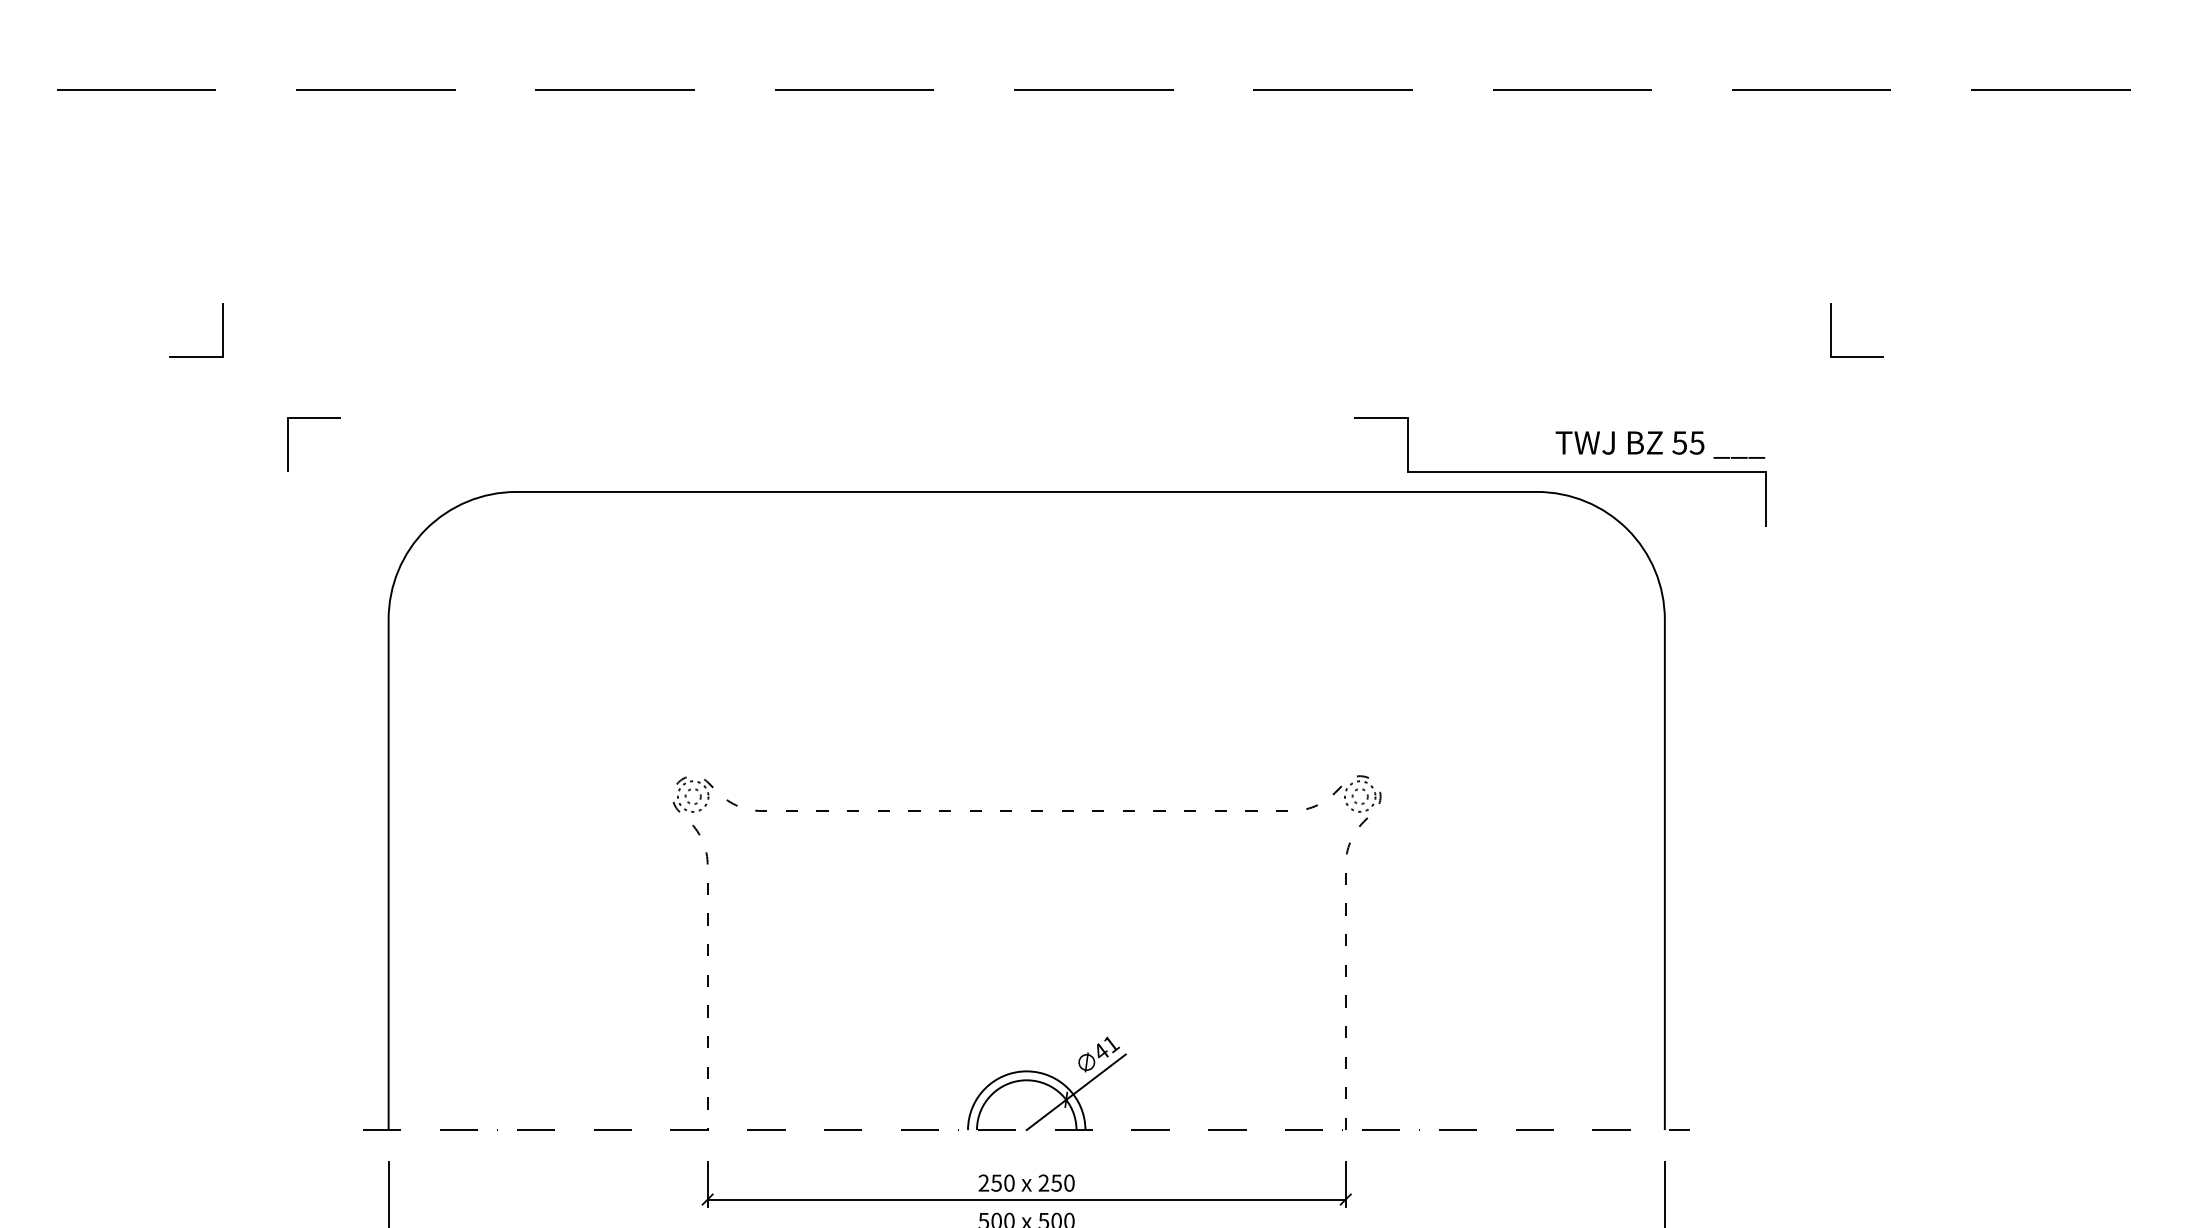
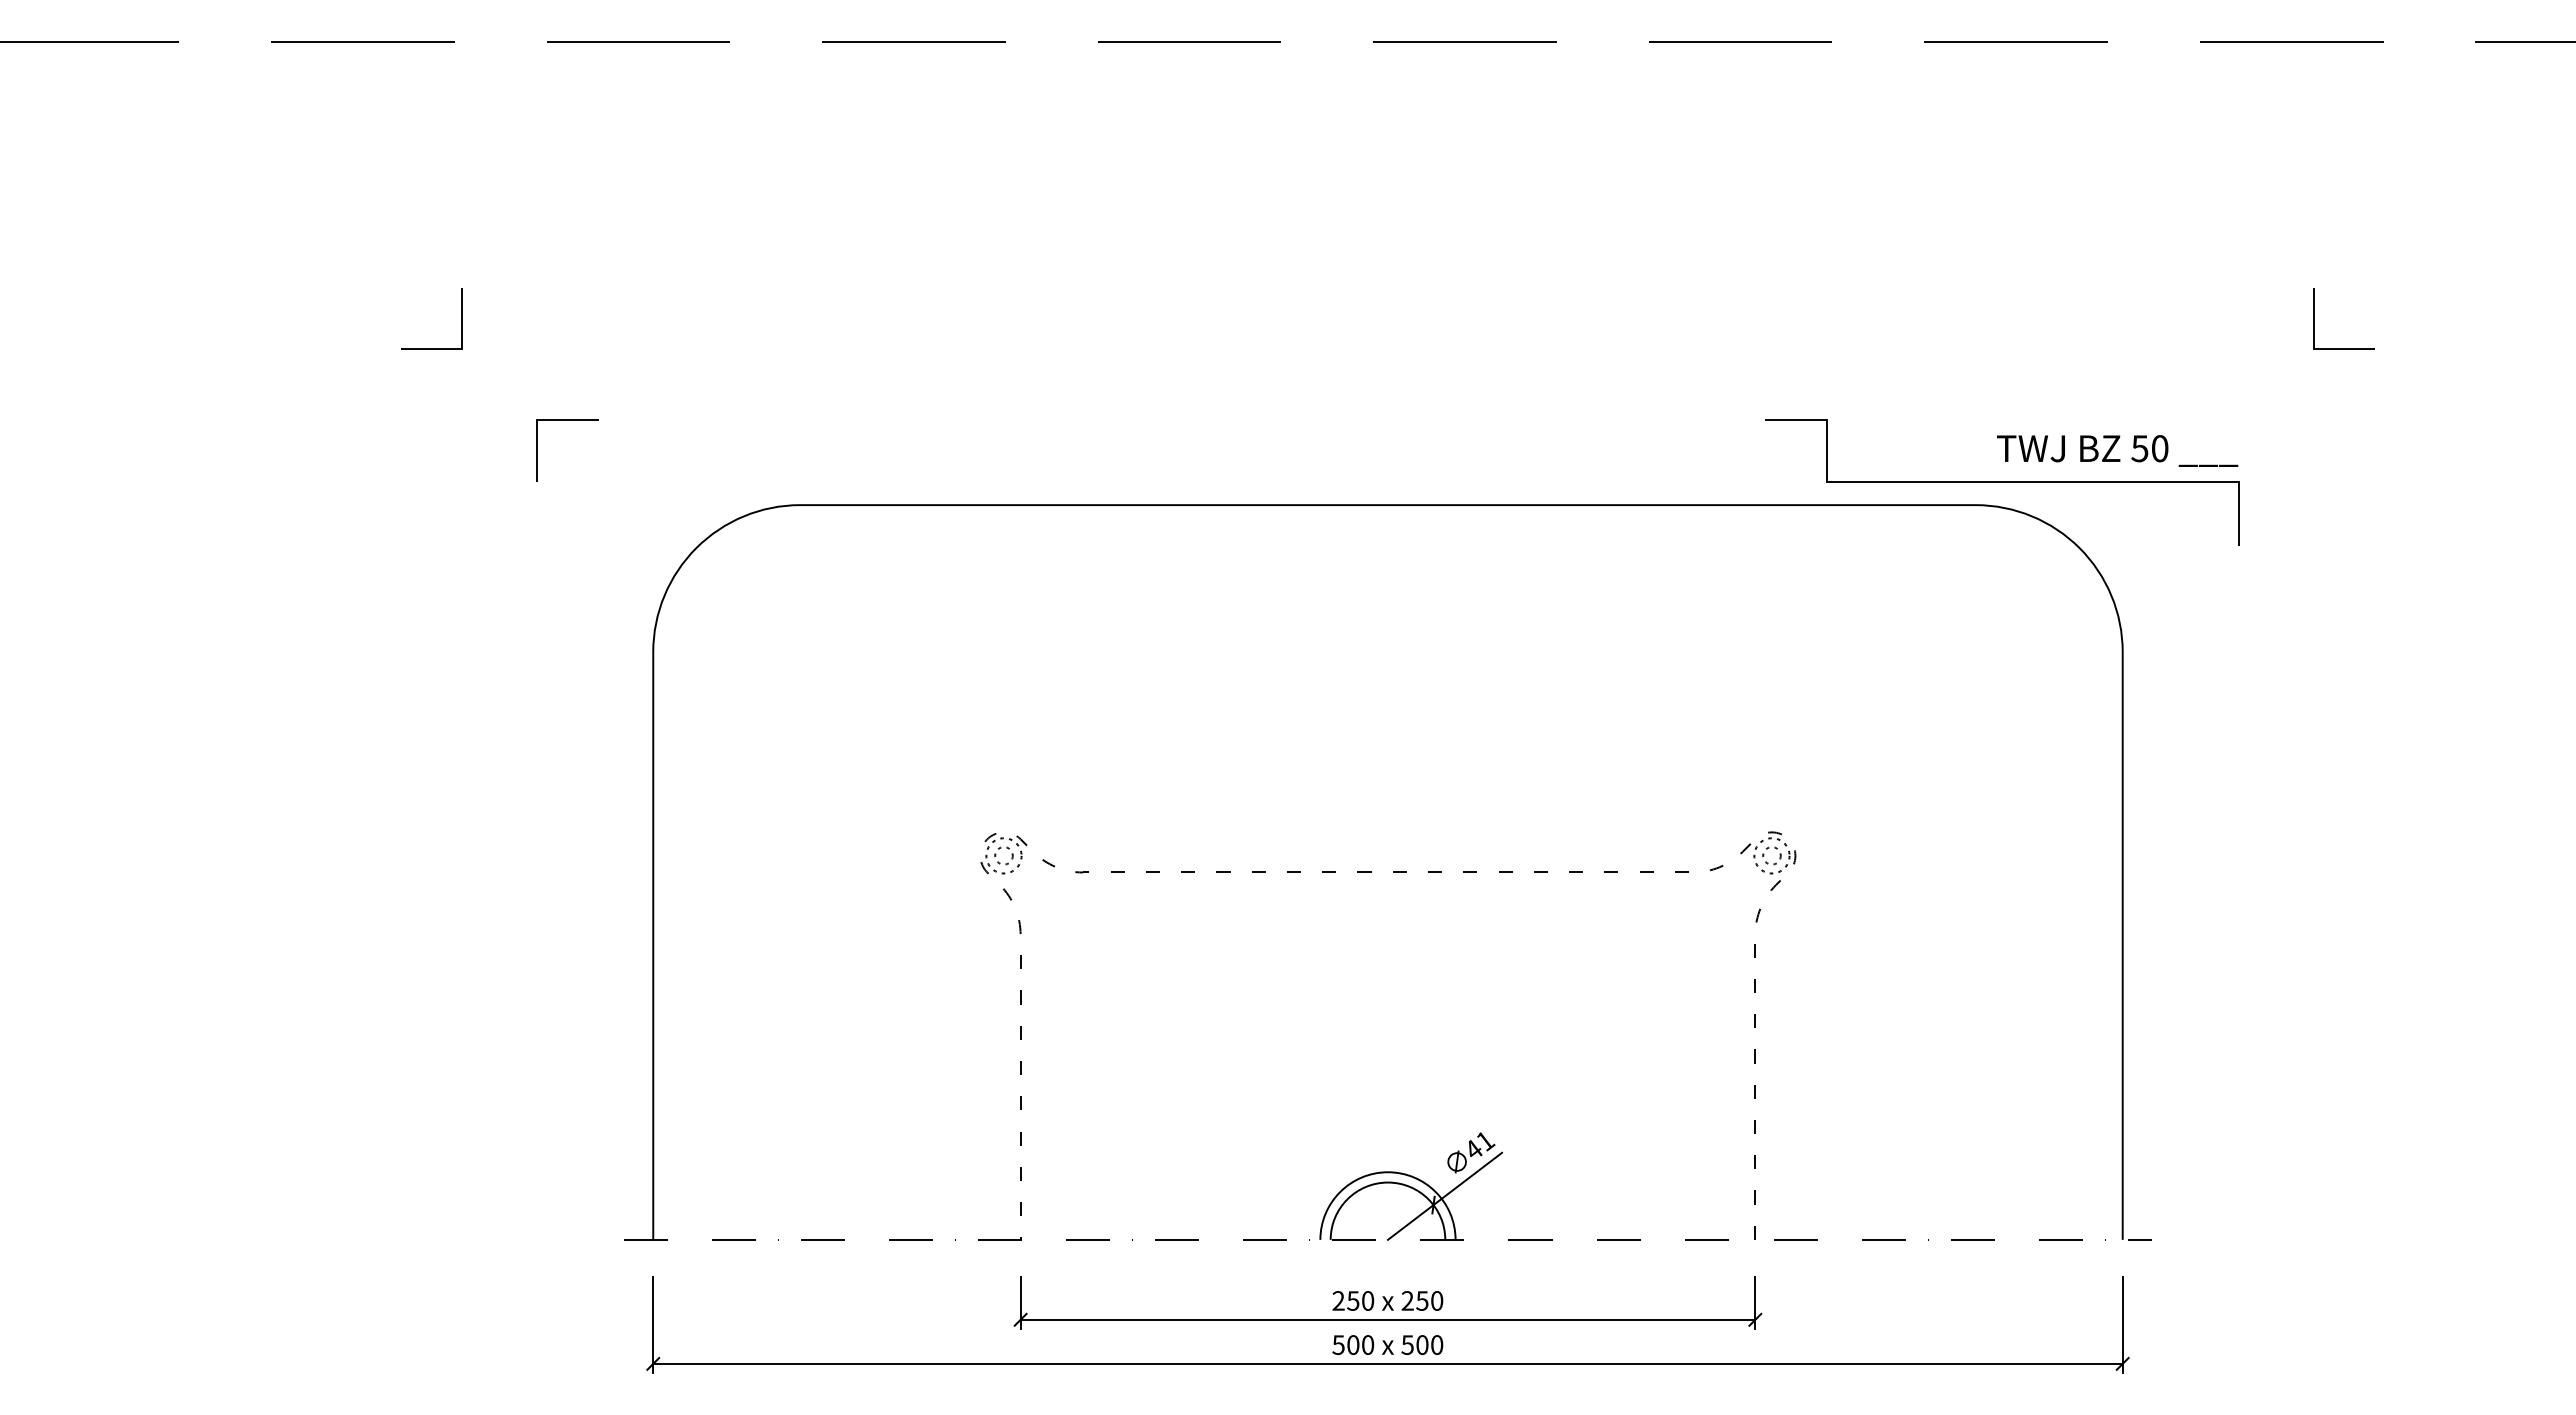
text: (1696, 442) -> (2159, 448), 55 -> 50

